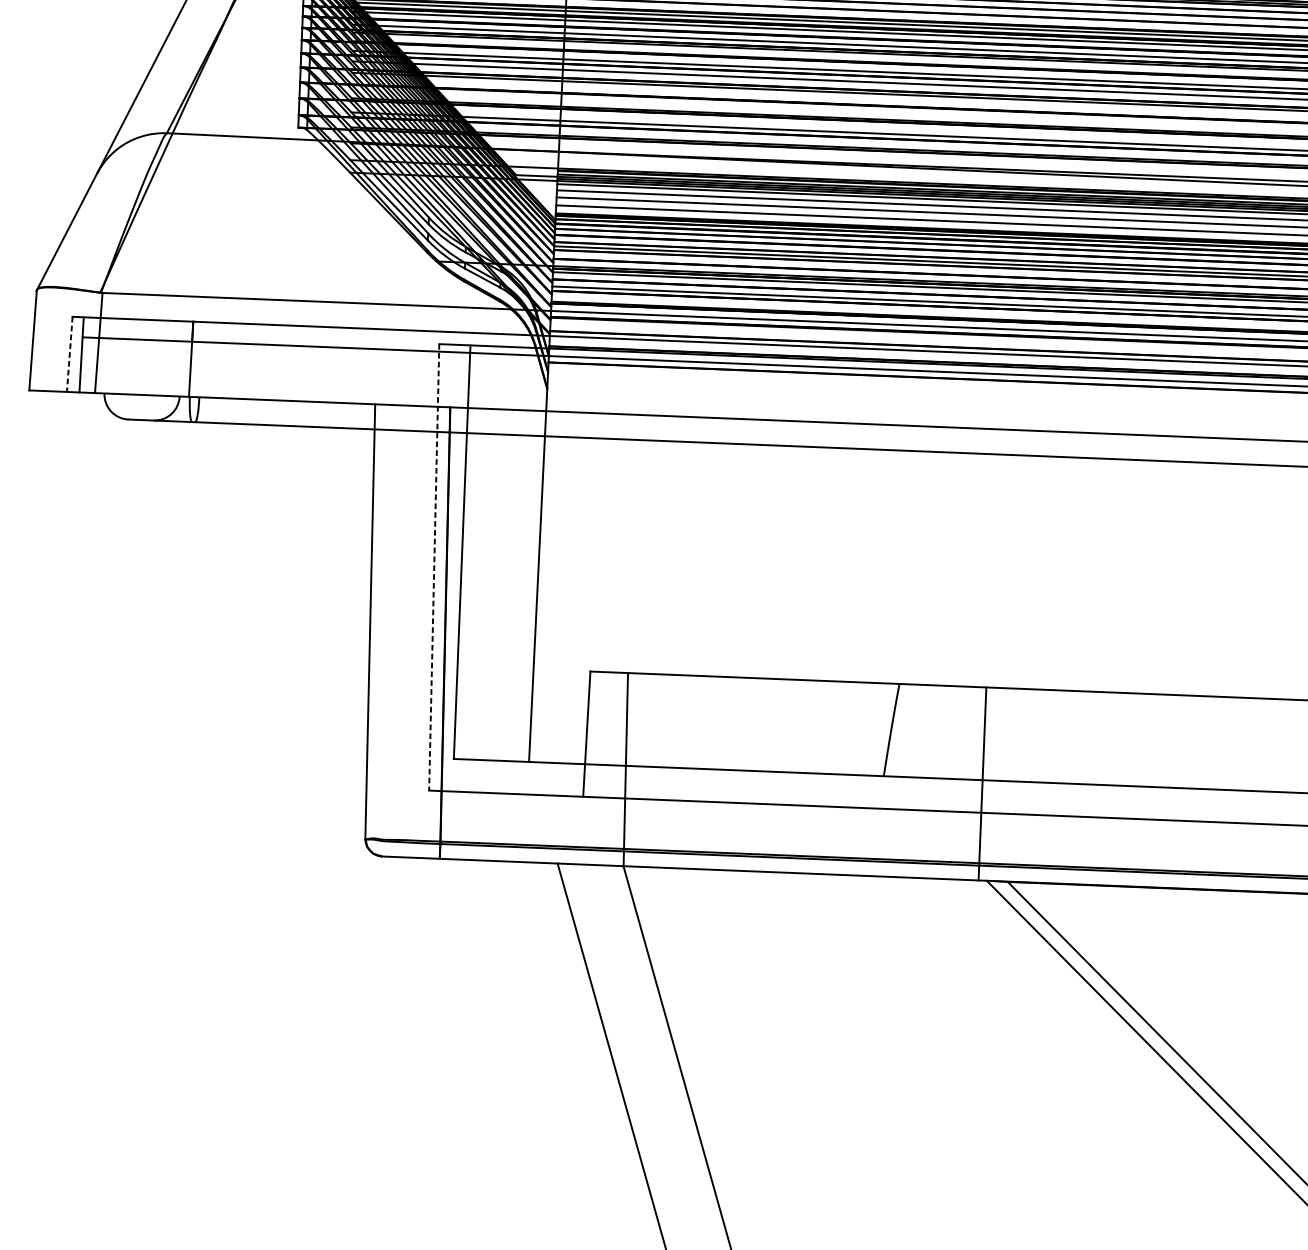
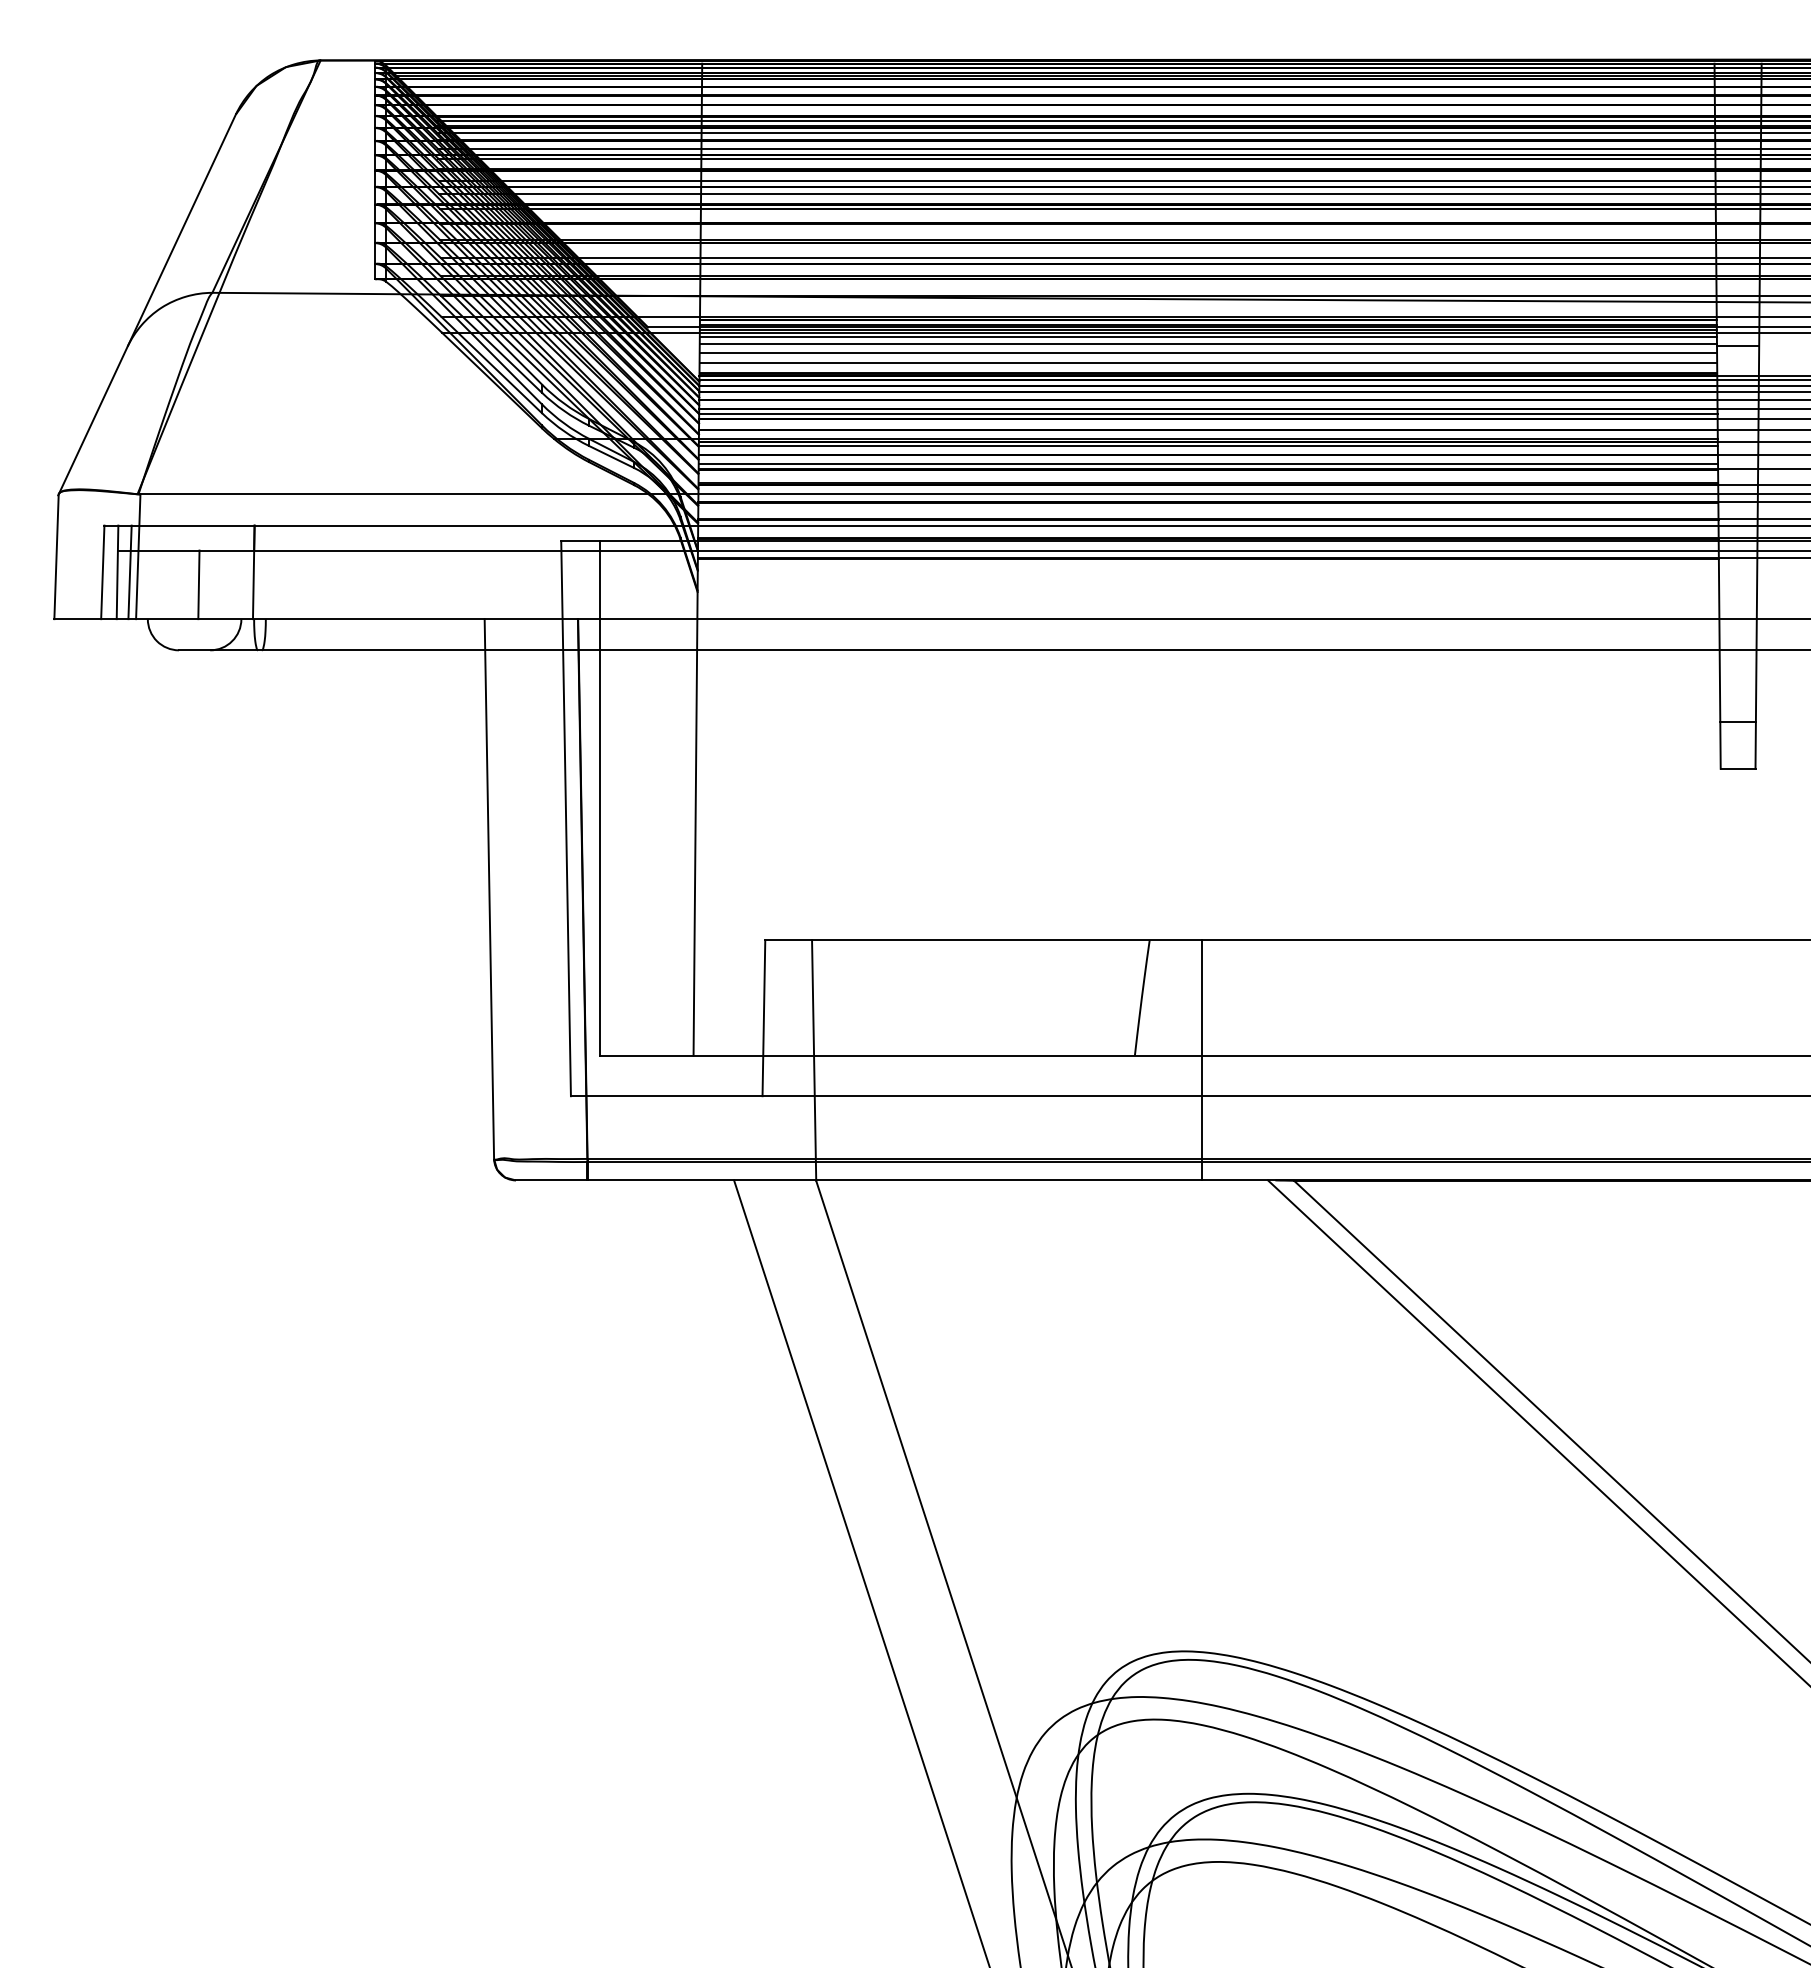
line: (69, 354) -> (102, 572), dashed -> solid
line: (91, 355) -> (129, 572), added
line: (146, 367) -> (198, 584), added
line: (434, 567) -> (566, 818), dashed -> solid
line: (982, 784) -> (1201, 1060), moved

